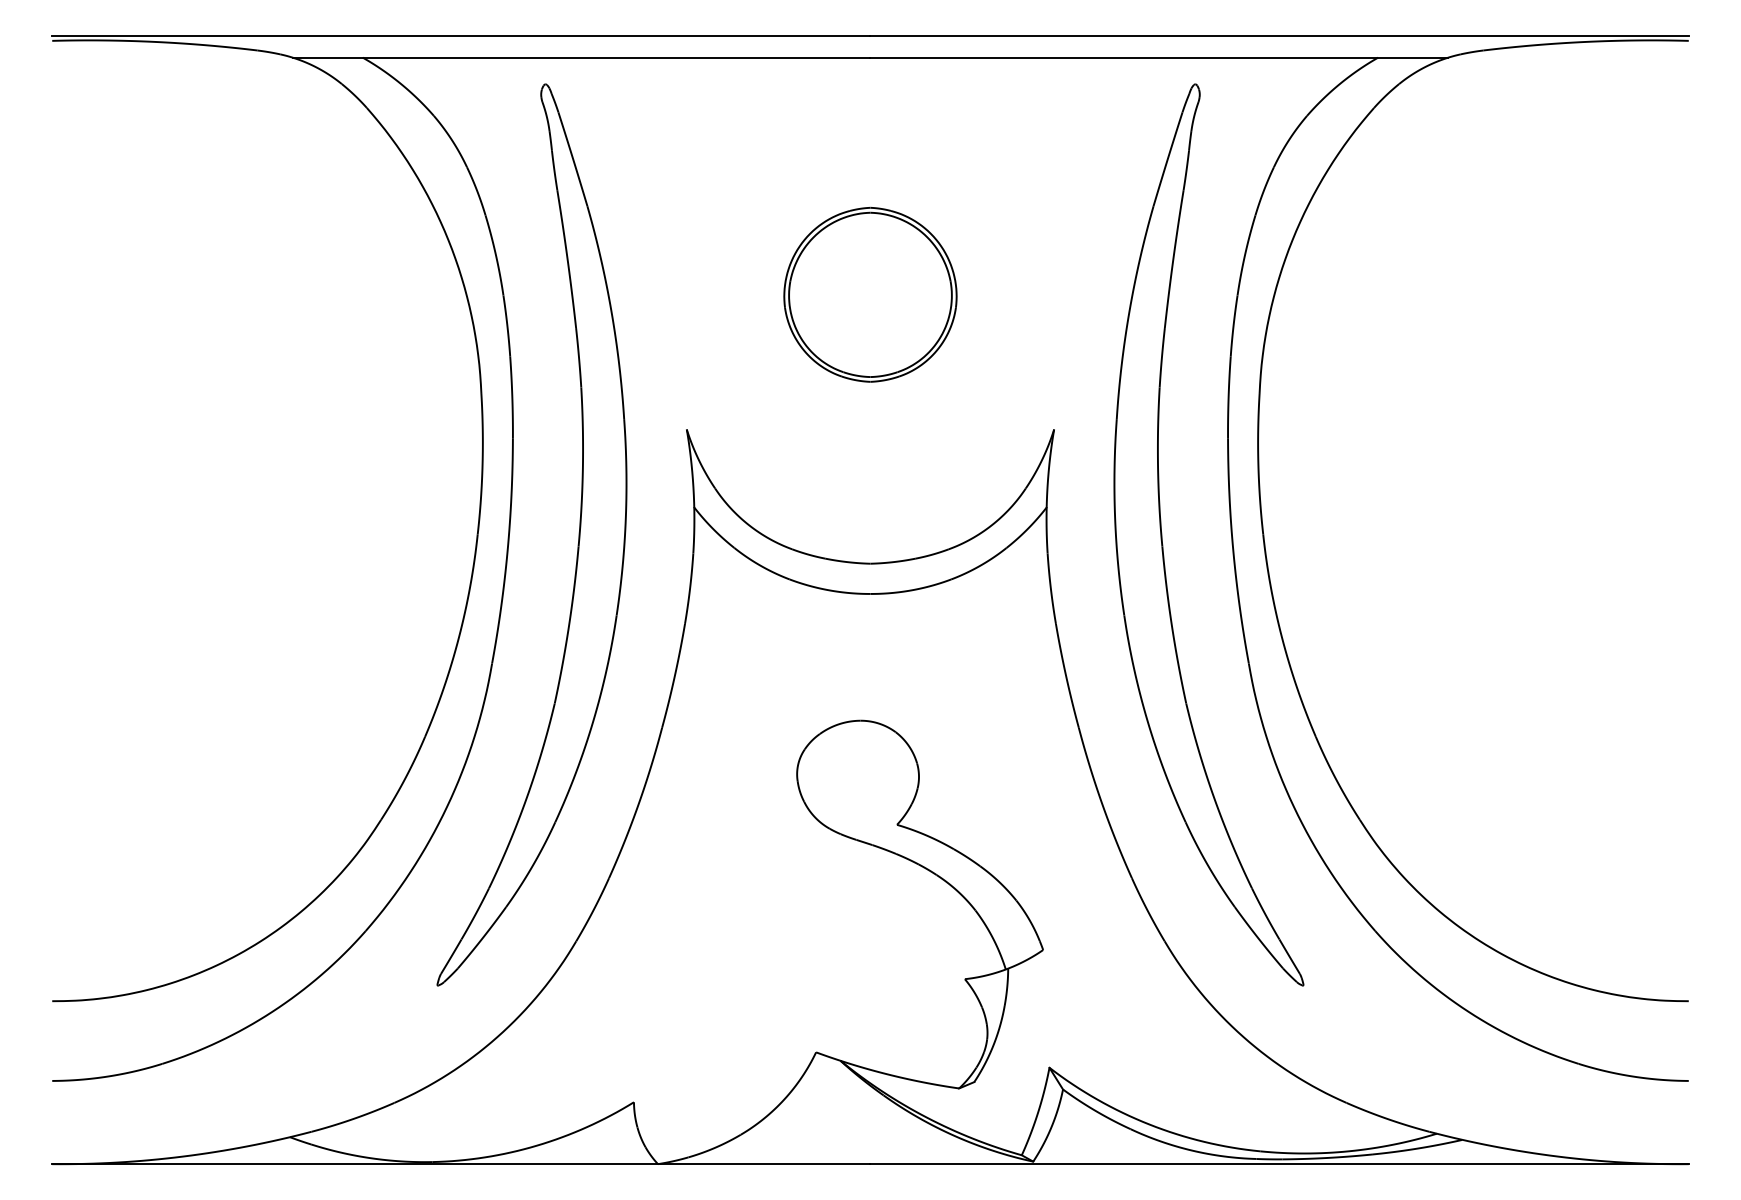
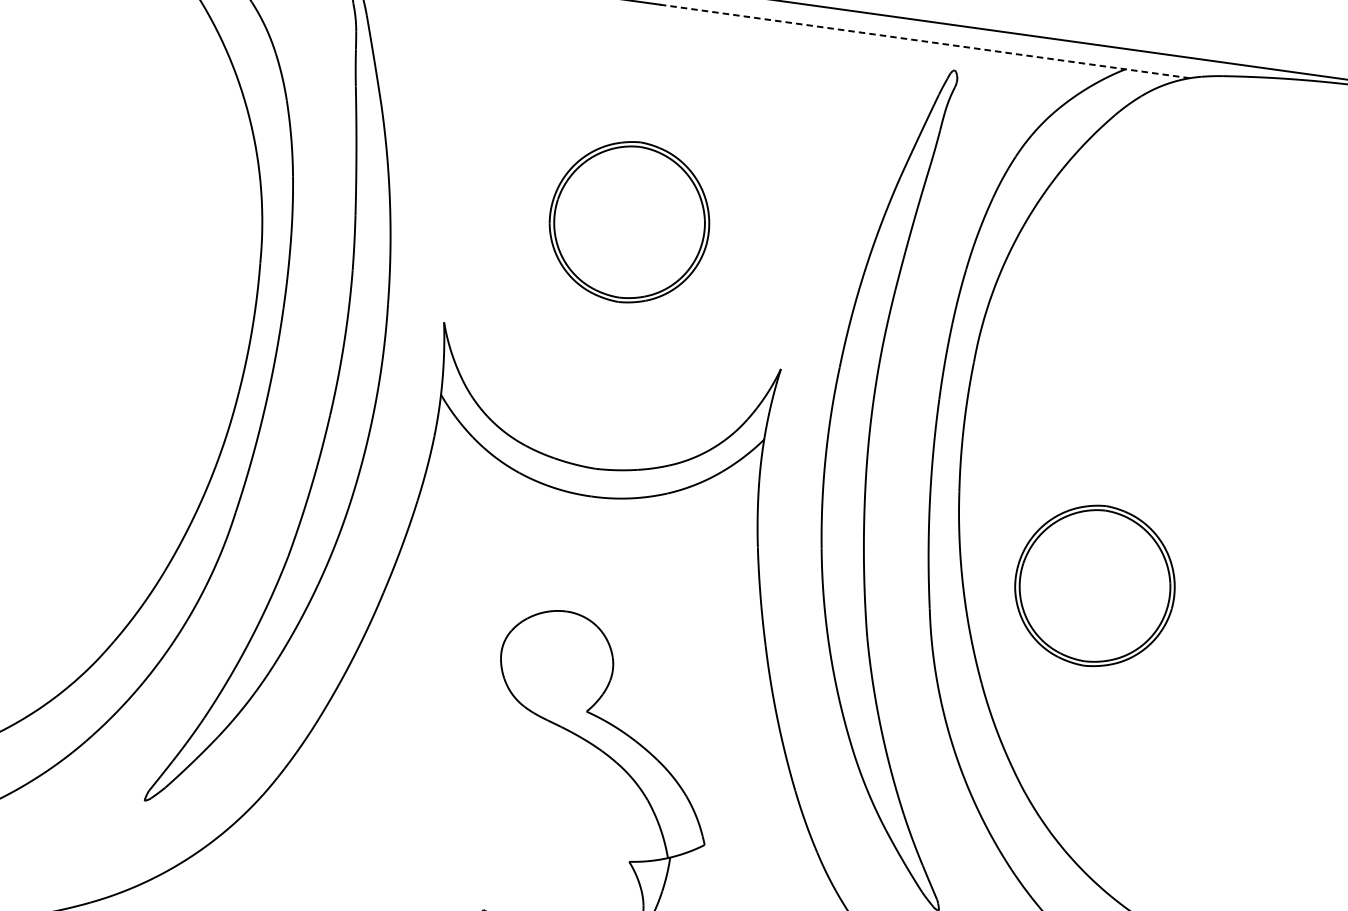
line: (1159, 57) -> (924, 41), solid -> dashed
part: (1422, 614) -> (1095, 585), added

